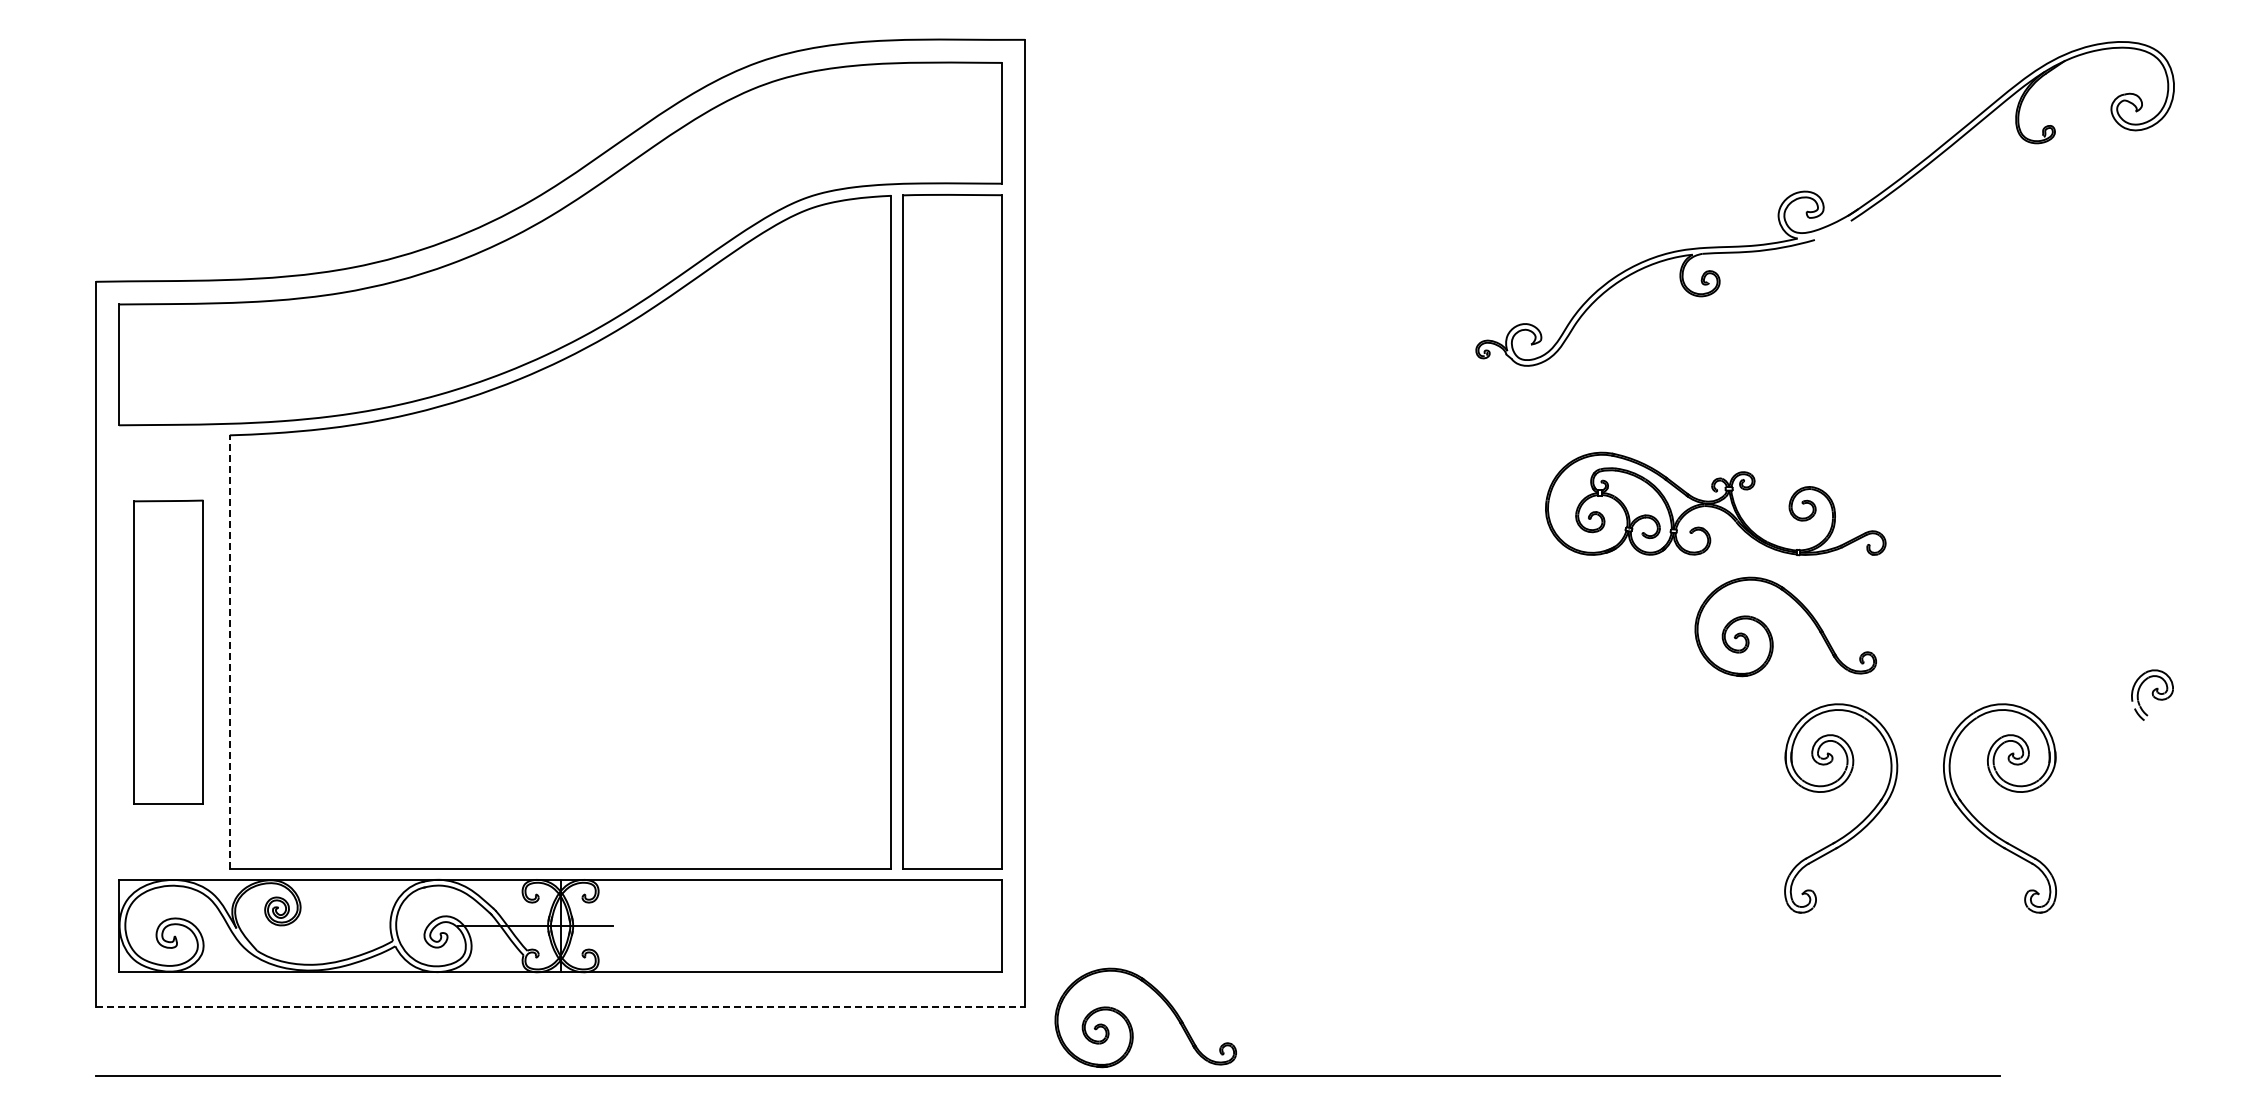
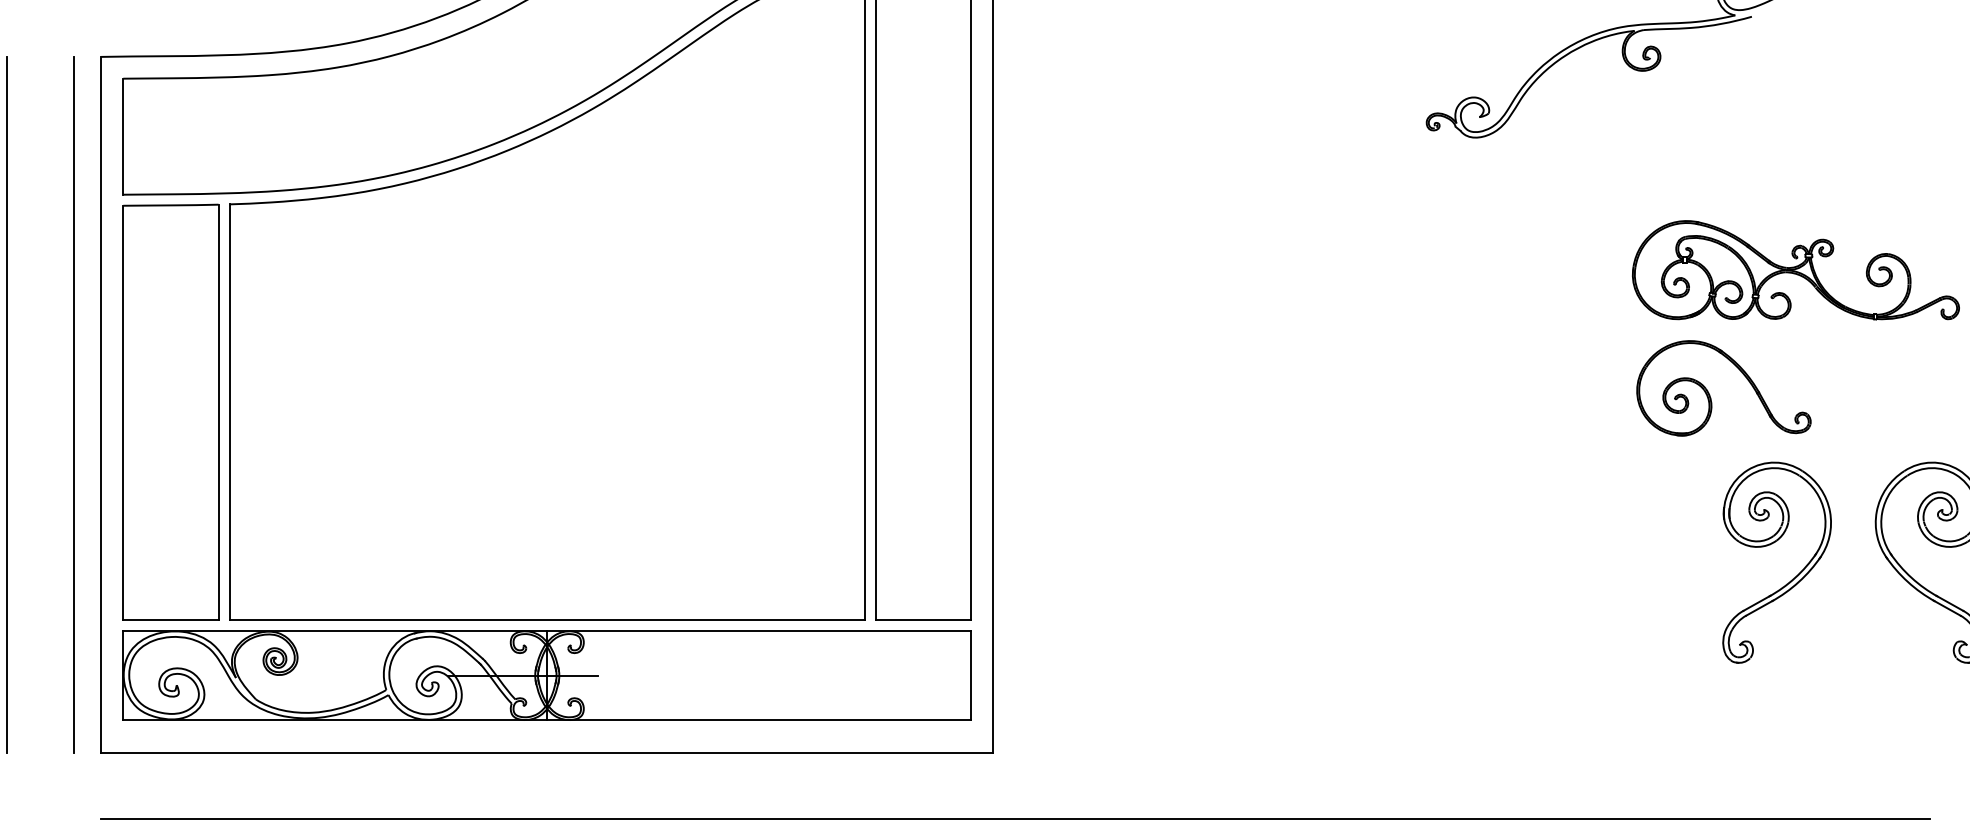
part: (1715, 503) -> (1795, 269), moved
line: (67, 643) -> (73, 404), added
part: (168, 651) -> (170, 411), size x1.43
line: (229, 651) -> (229, 411), dashed -> solid
line: (560, 1006) -> (547, 752), dashed -> solid
part: (1131, 1024) -> (1095, 770), removed

